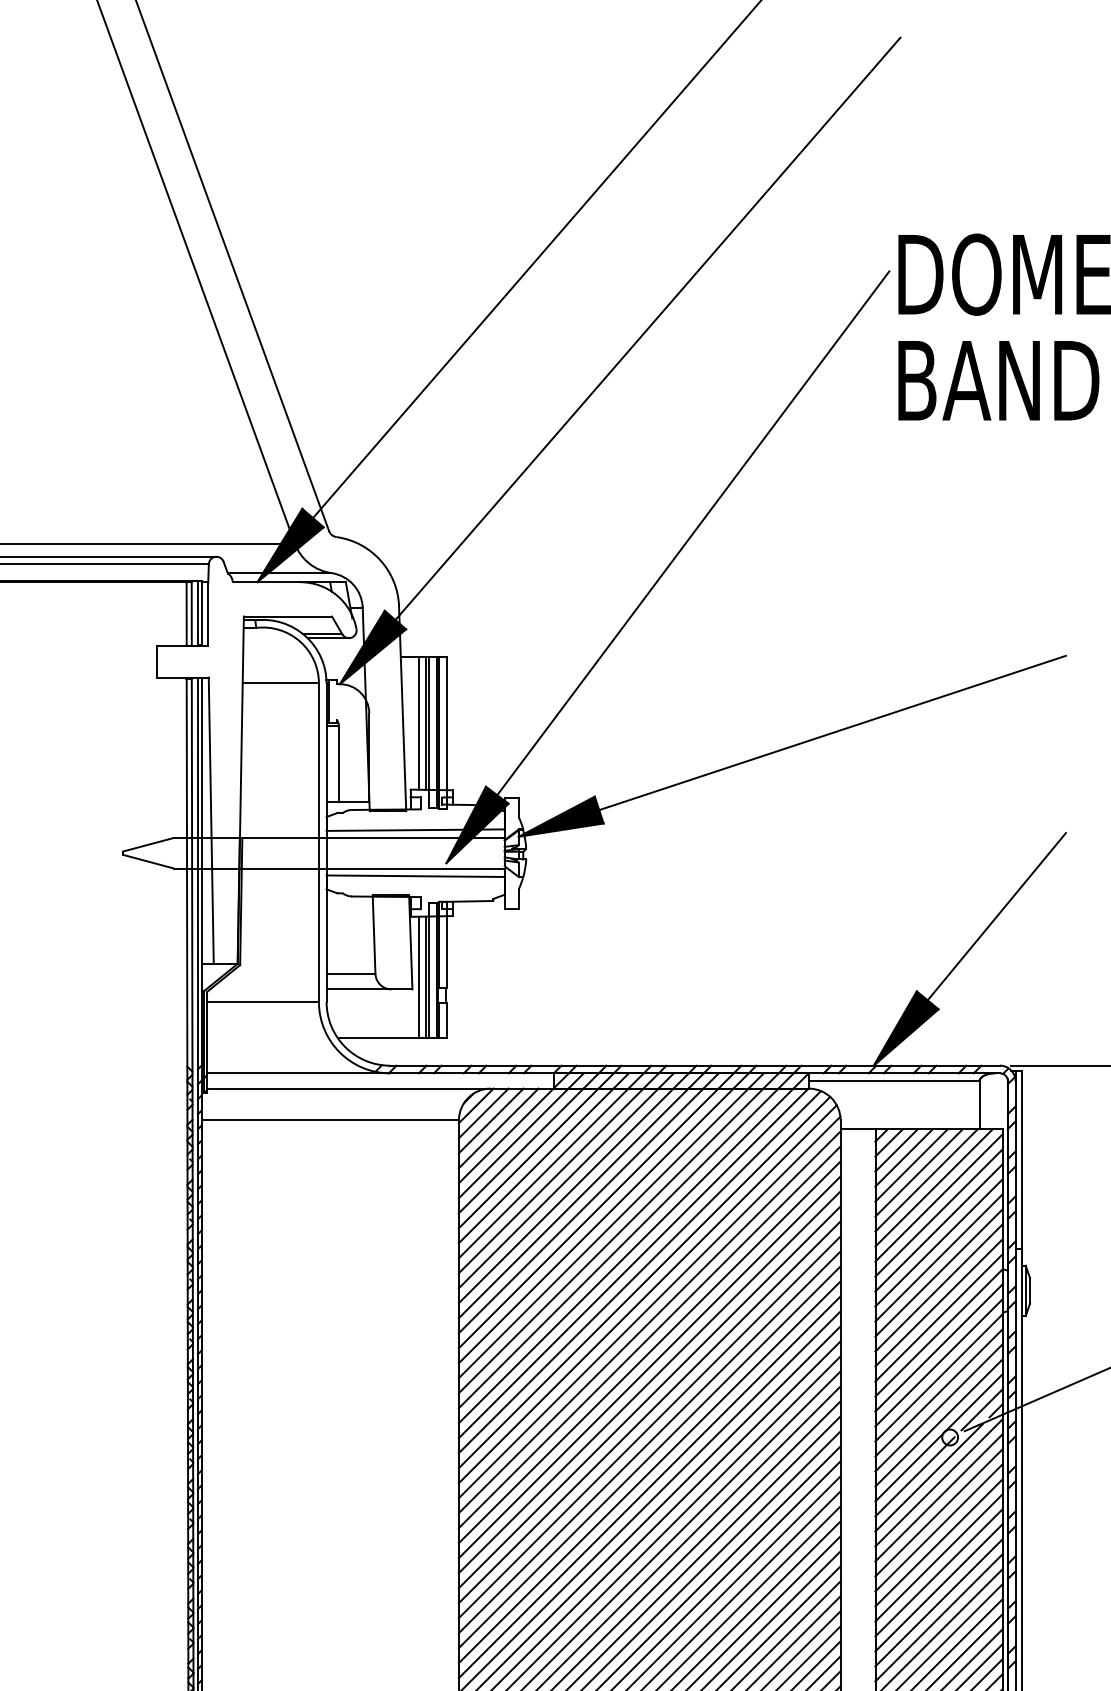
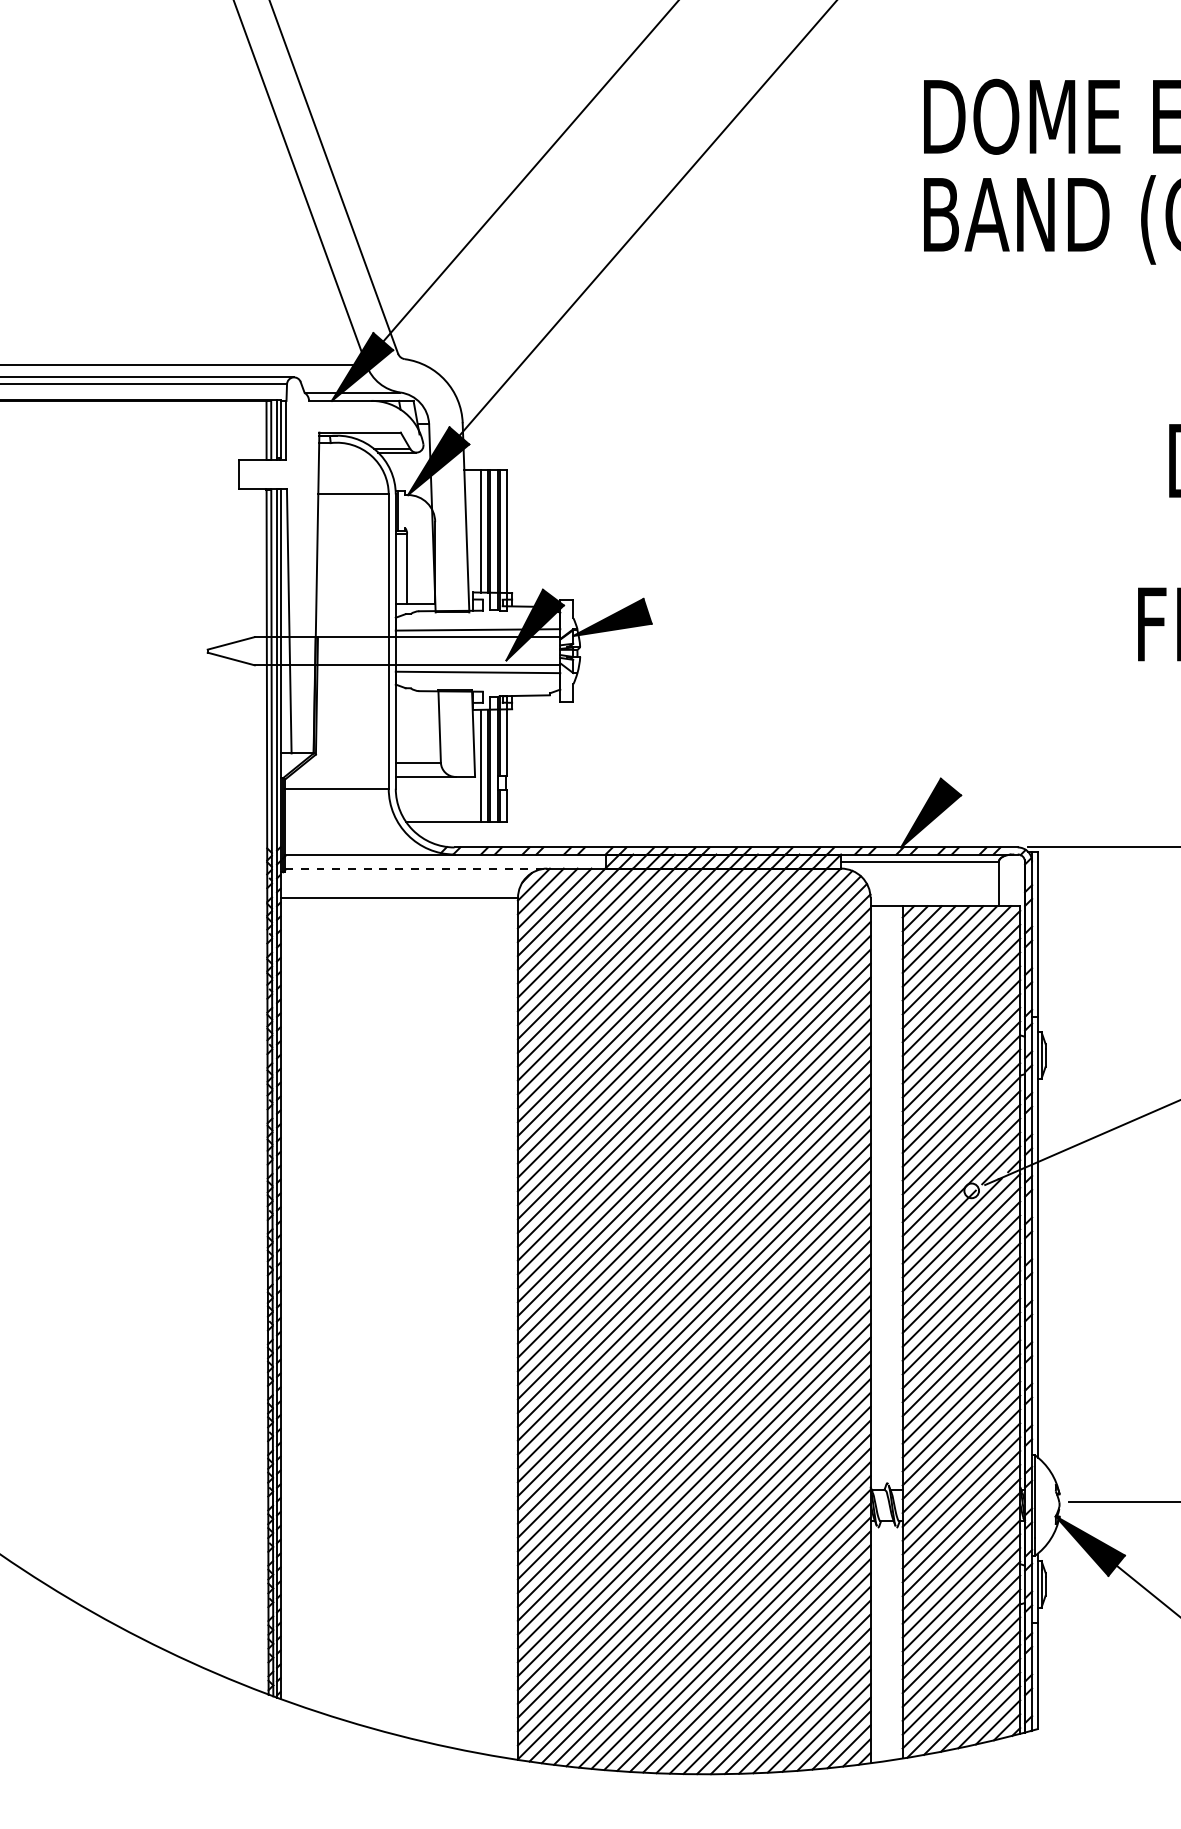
line: (693, 533) -> (734, 355), removed
line: (831, 732) -> (862, 539), removed
line: (996, 916) -> (1014, 709), removed
line: (349, 1088) -> (416, 868), solid -> dashed

